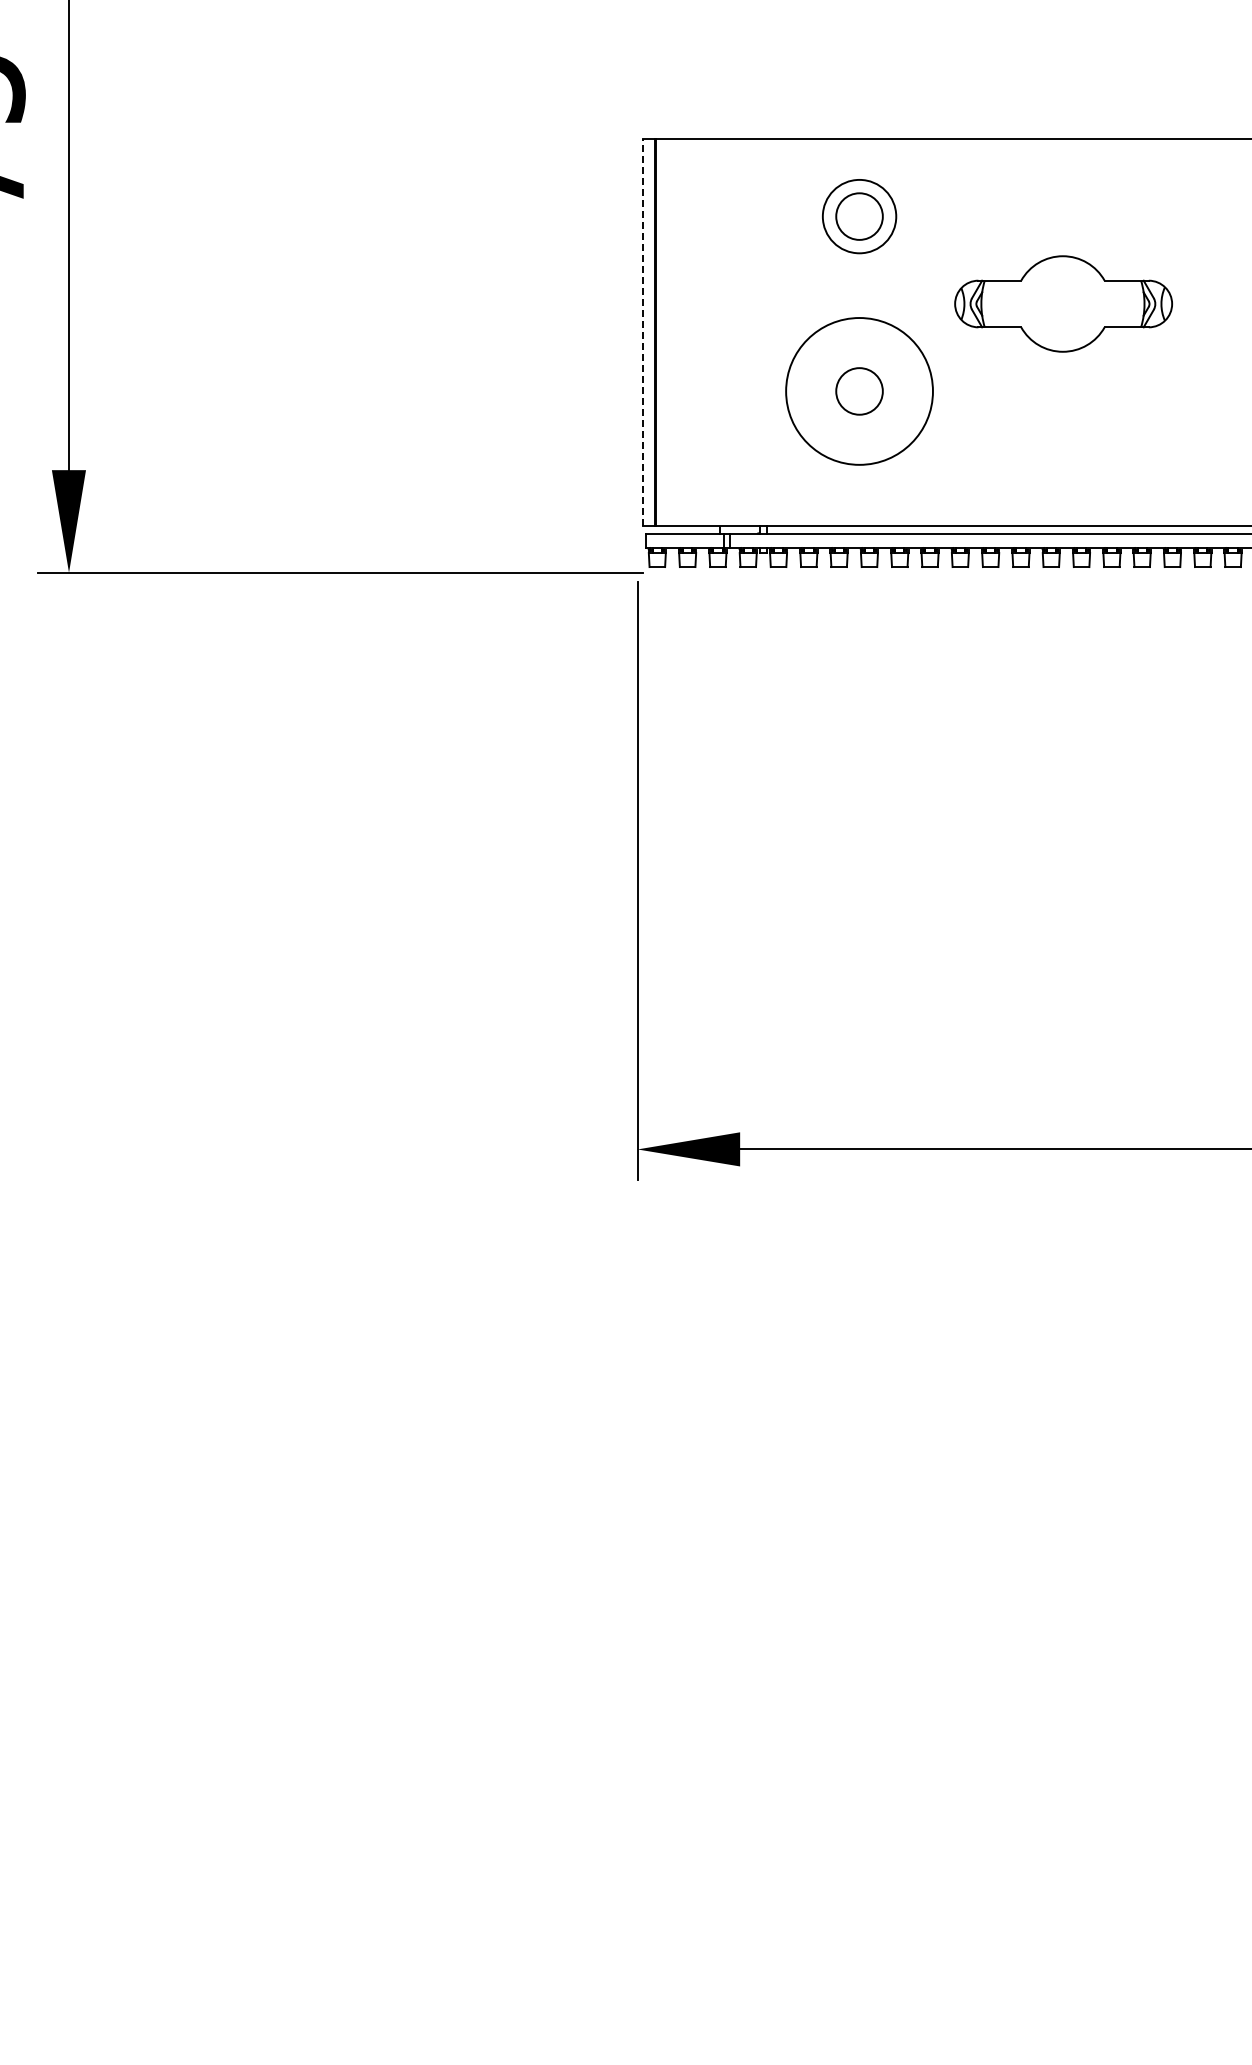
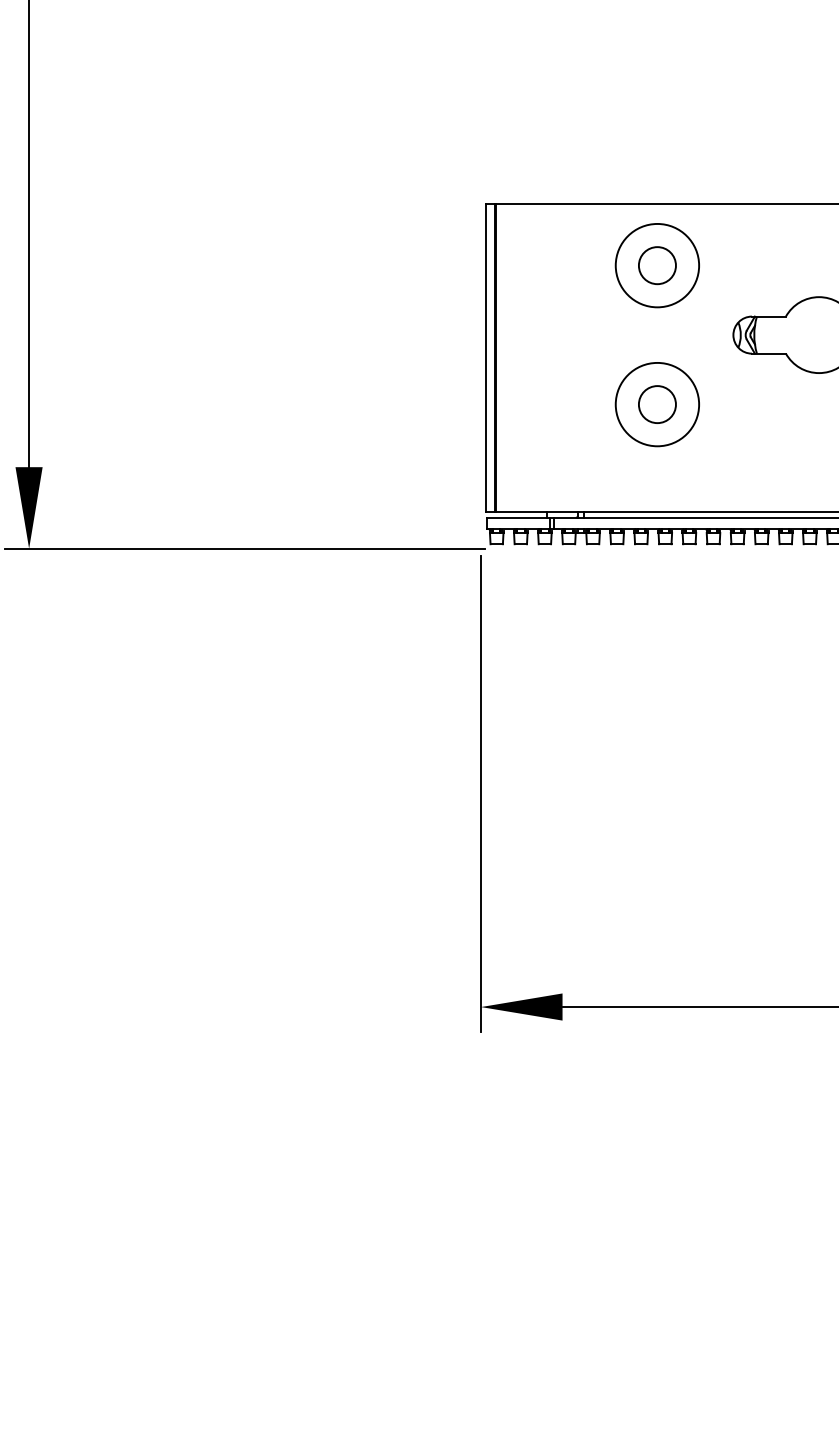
circle: (859, 216) -> (657, 265), size x1.43
line: (643, 332) -> (485, 357), dashed -> solid
circle: (859, 390) -> (657, 403), size x0.71

